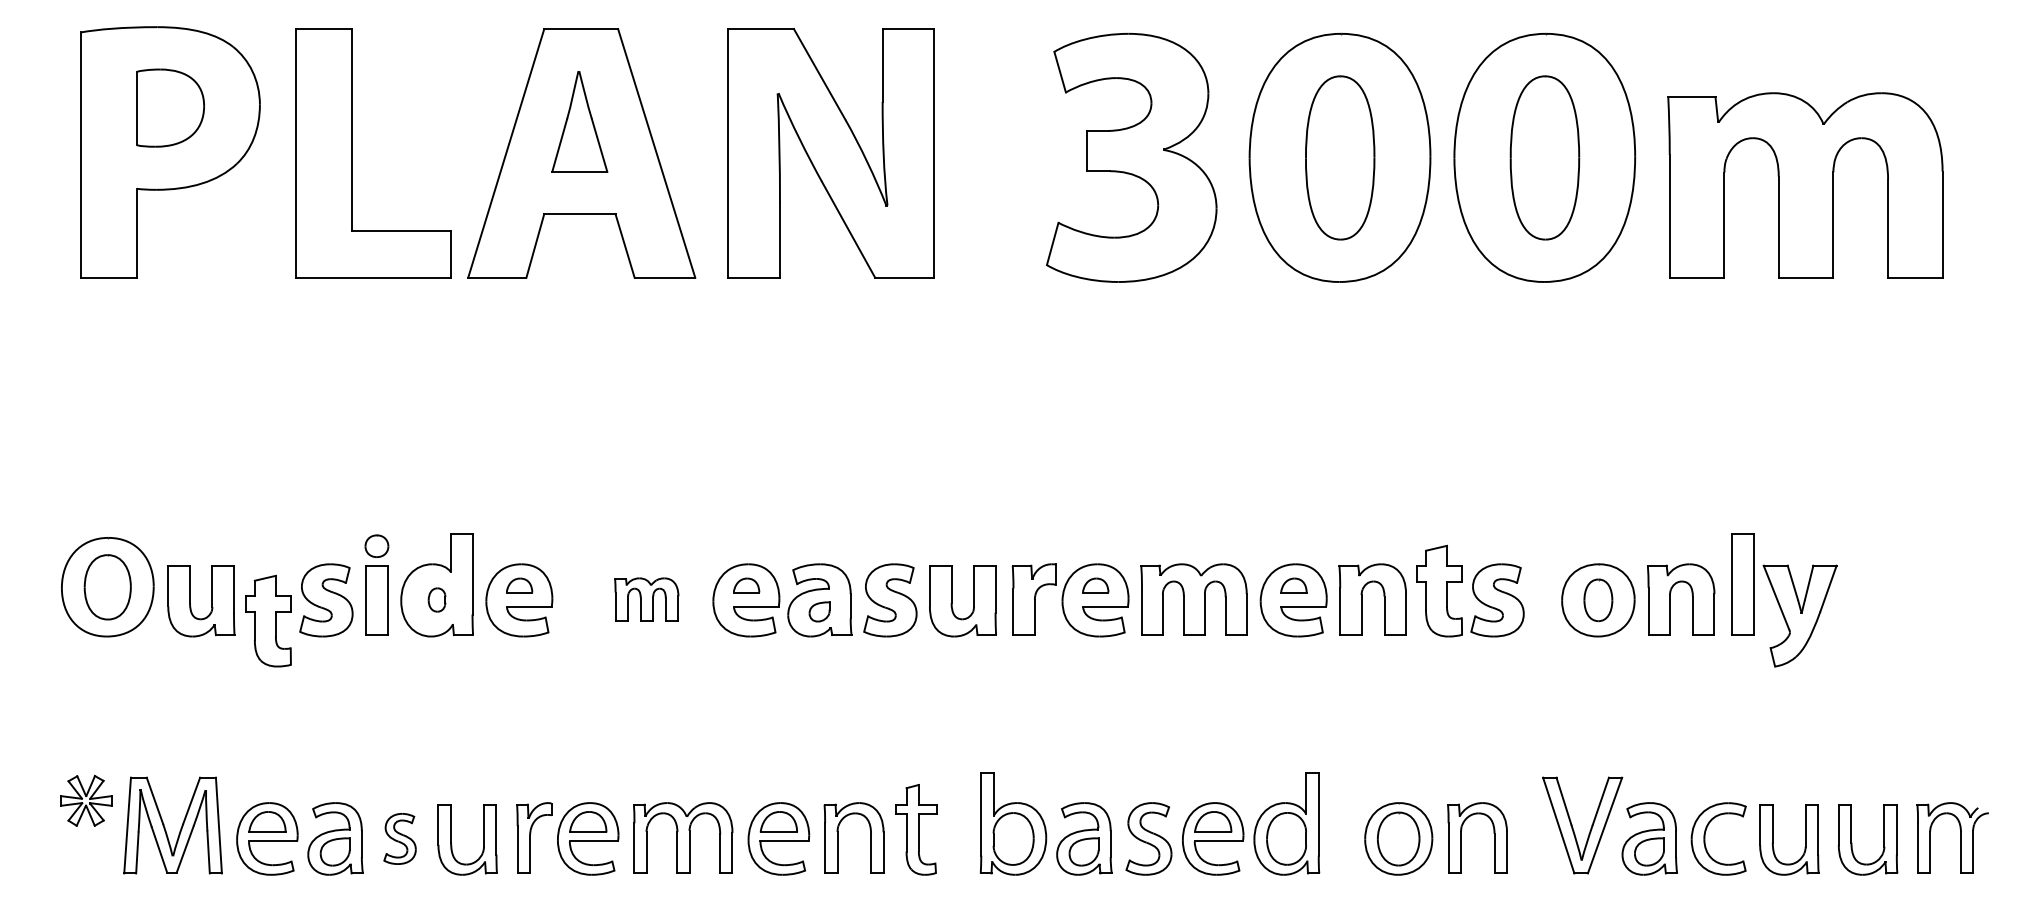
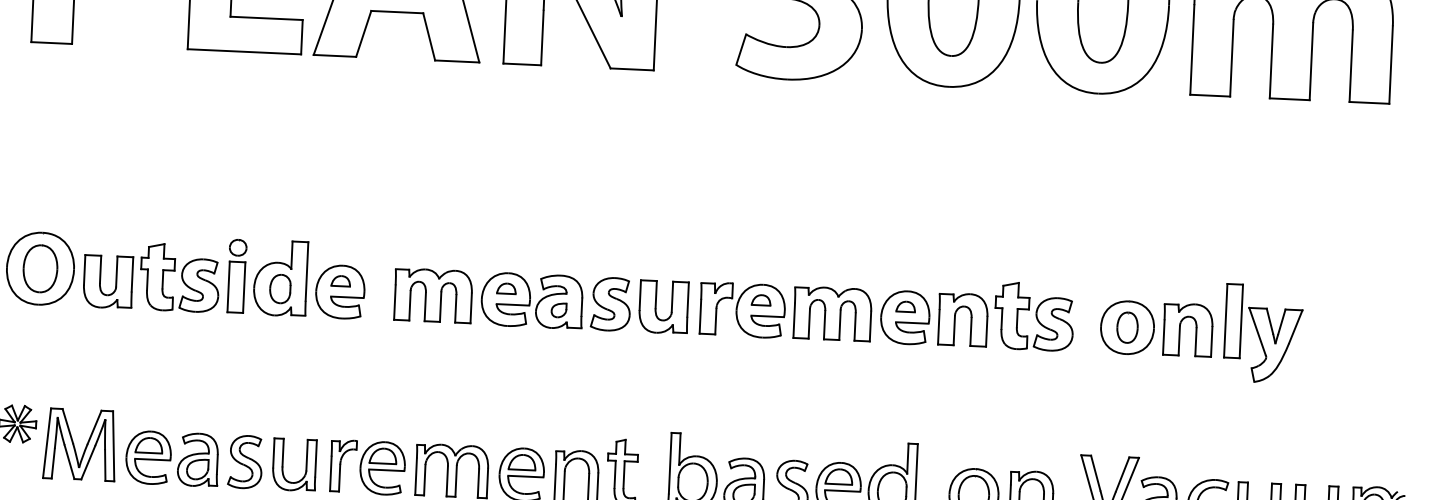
part: (436, 599) -> (279, 288), size x1.67
part: (646, 599) -> (433, 295), size x1.67
part: (268, 620) -> (157, 276), moved
part: (399, 838) -> (244, 461), size x1.43

